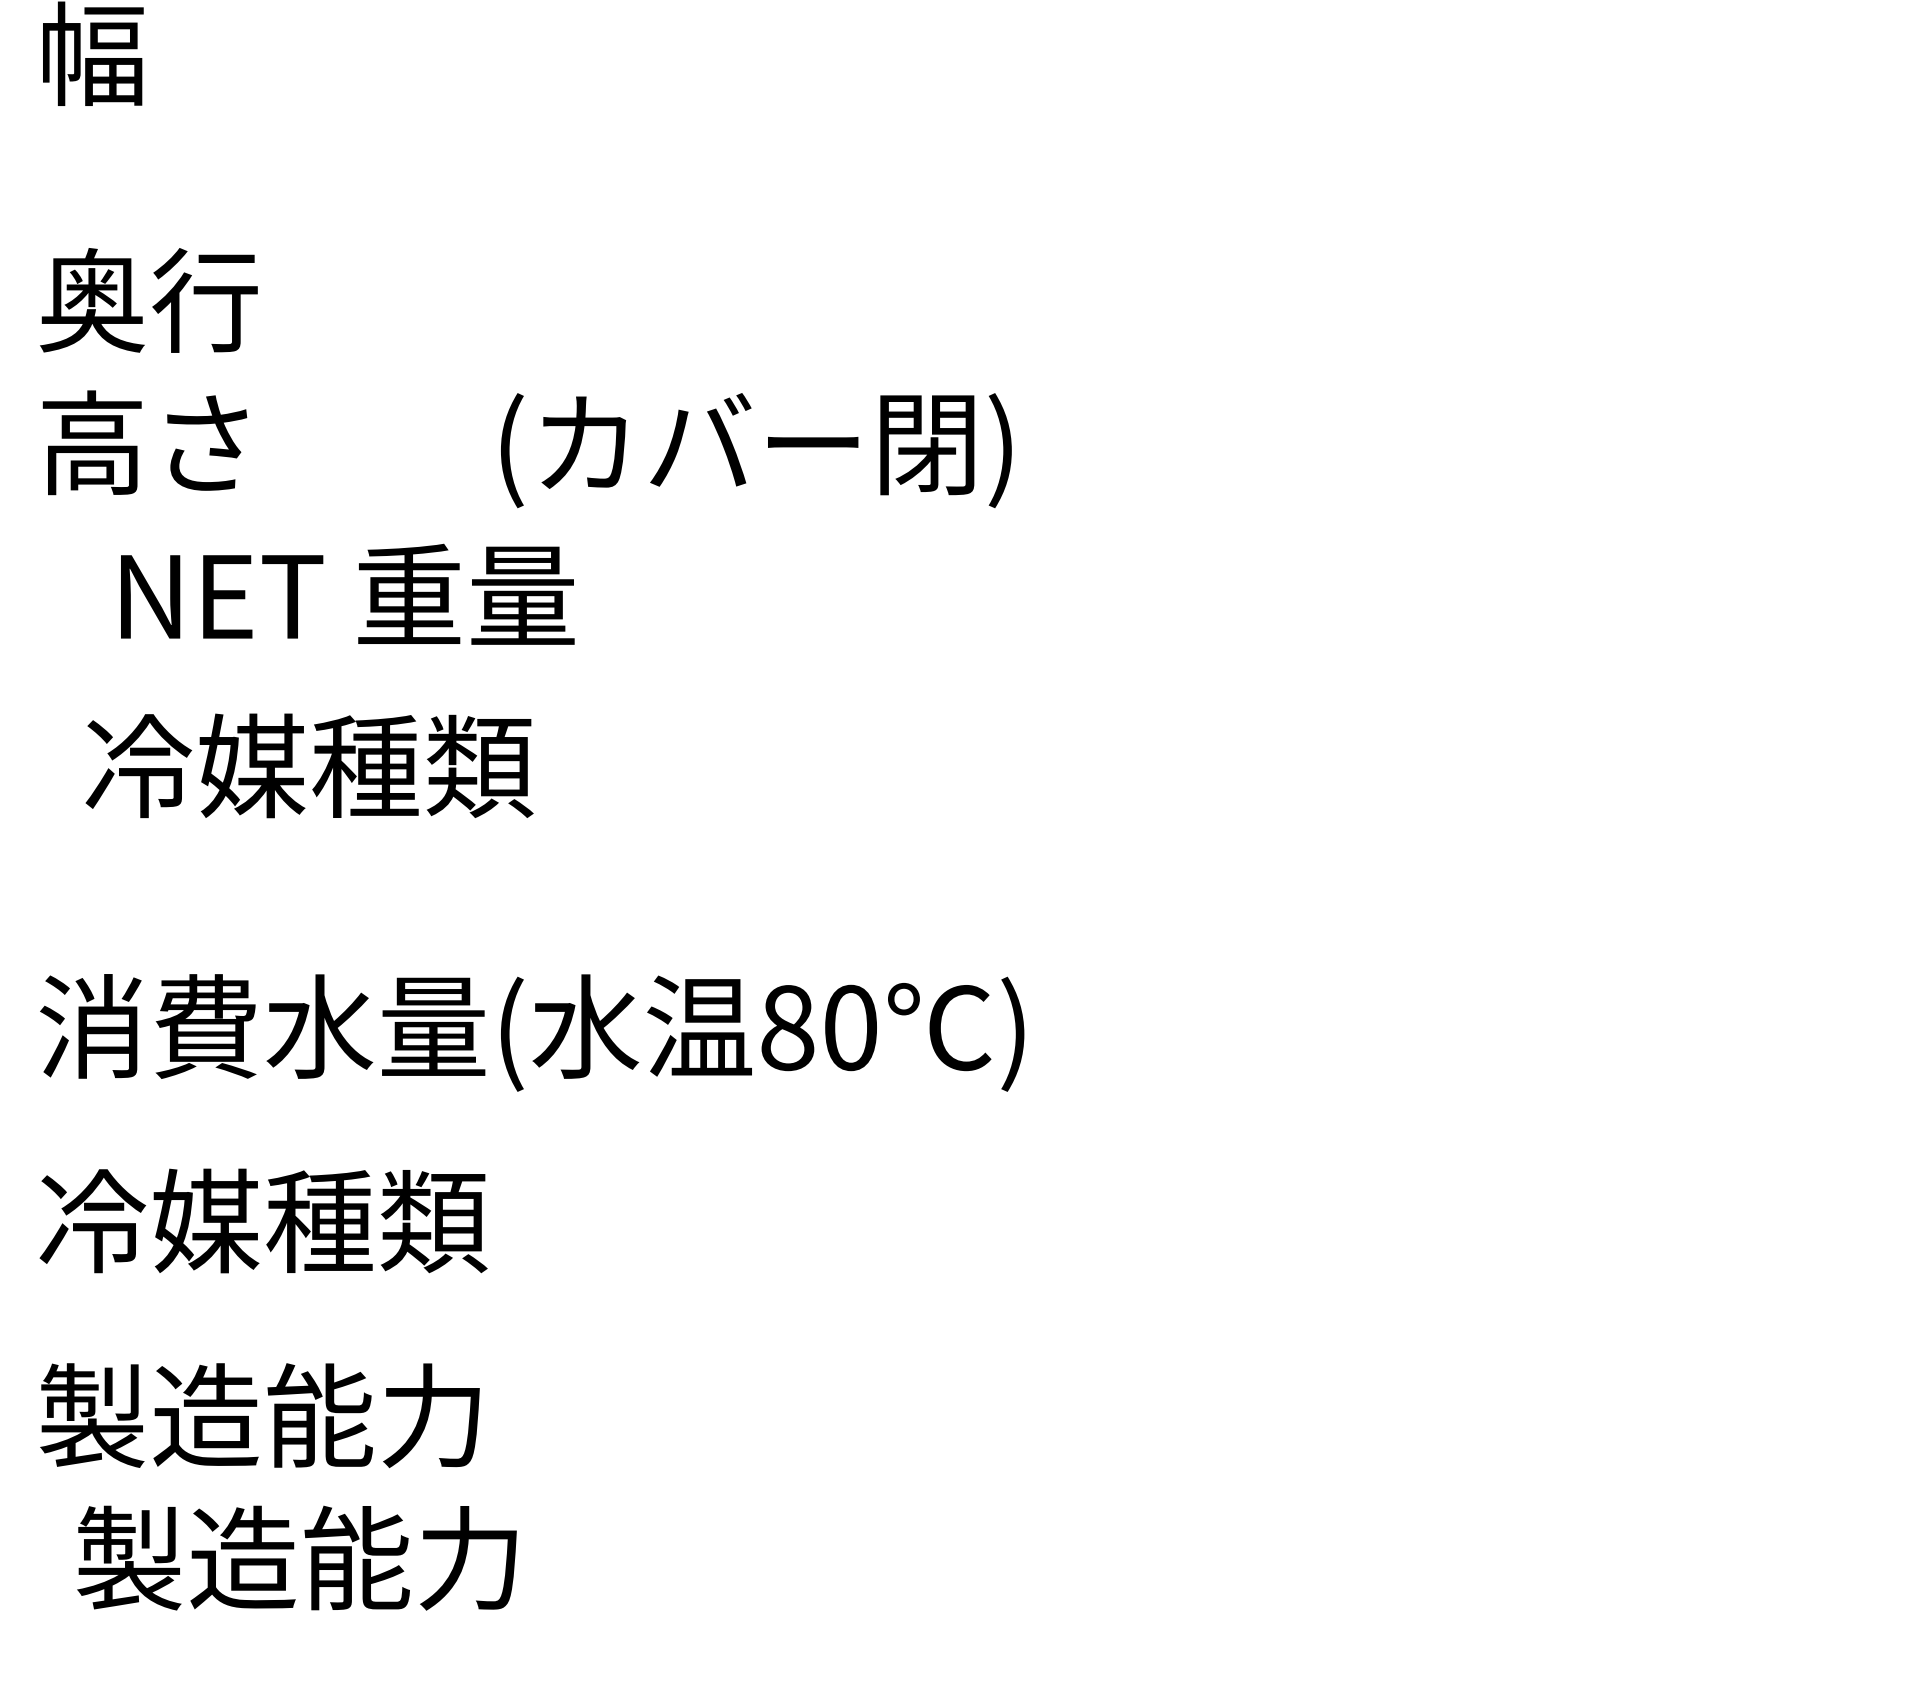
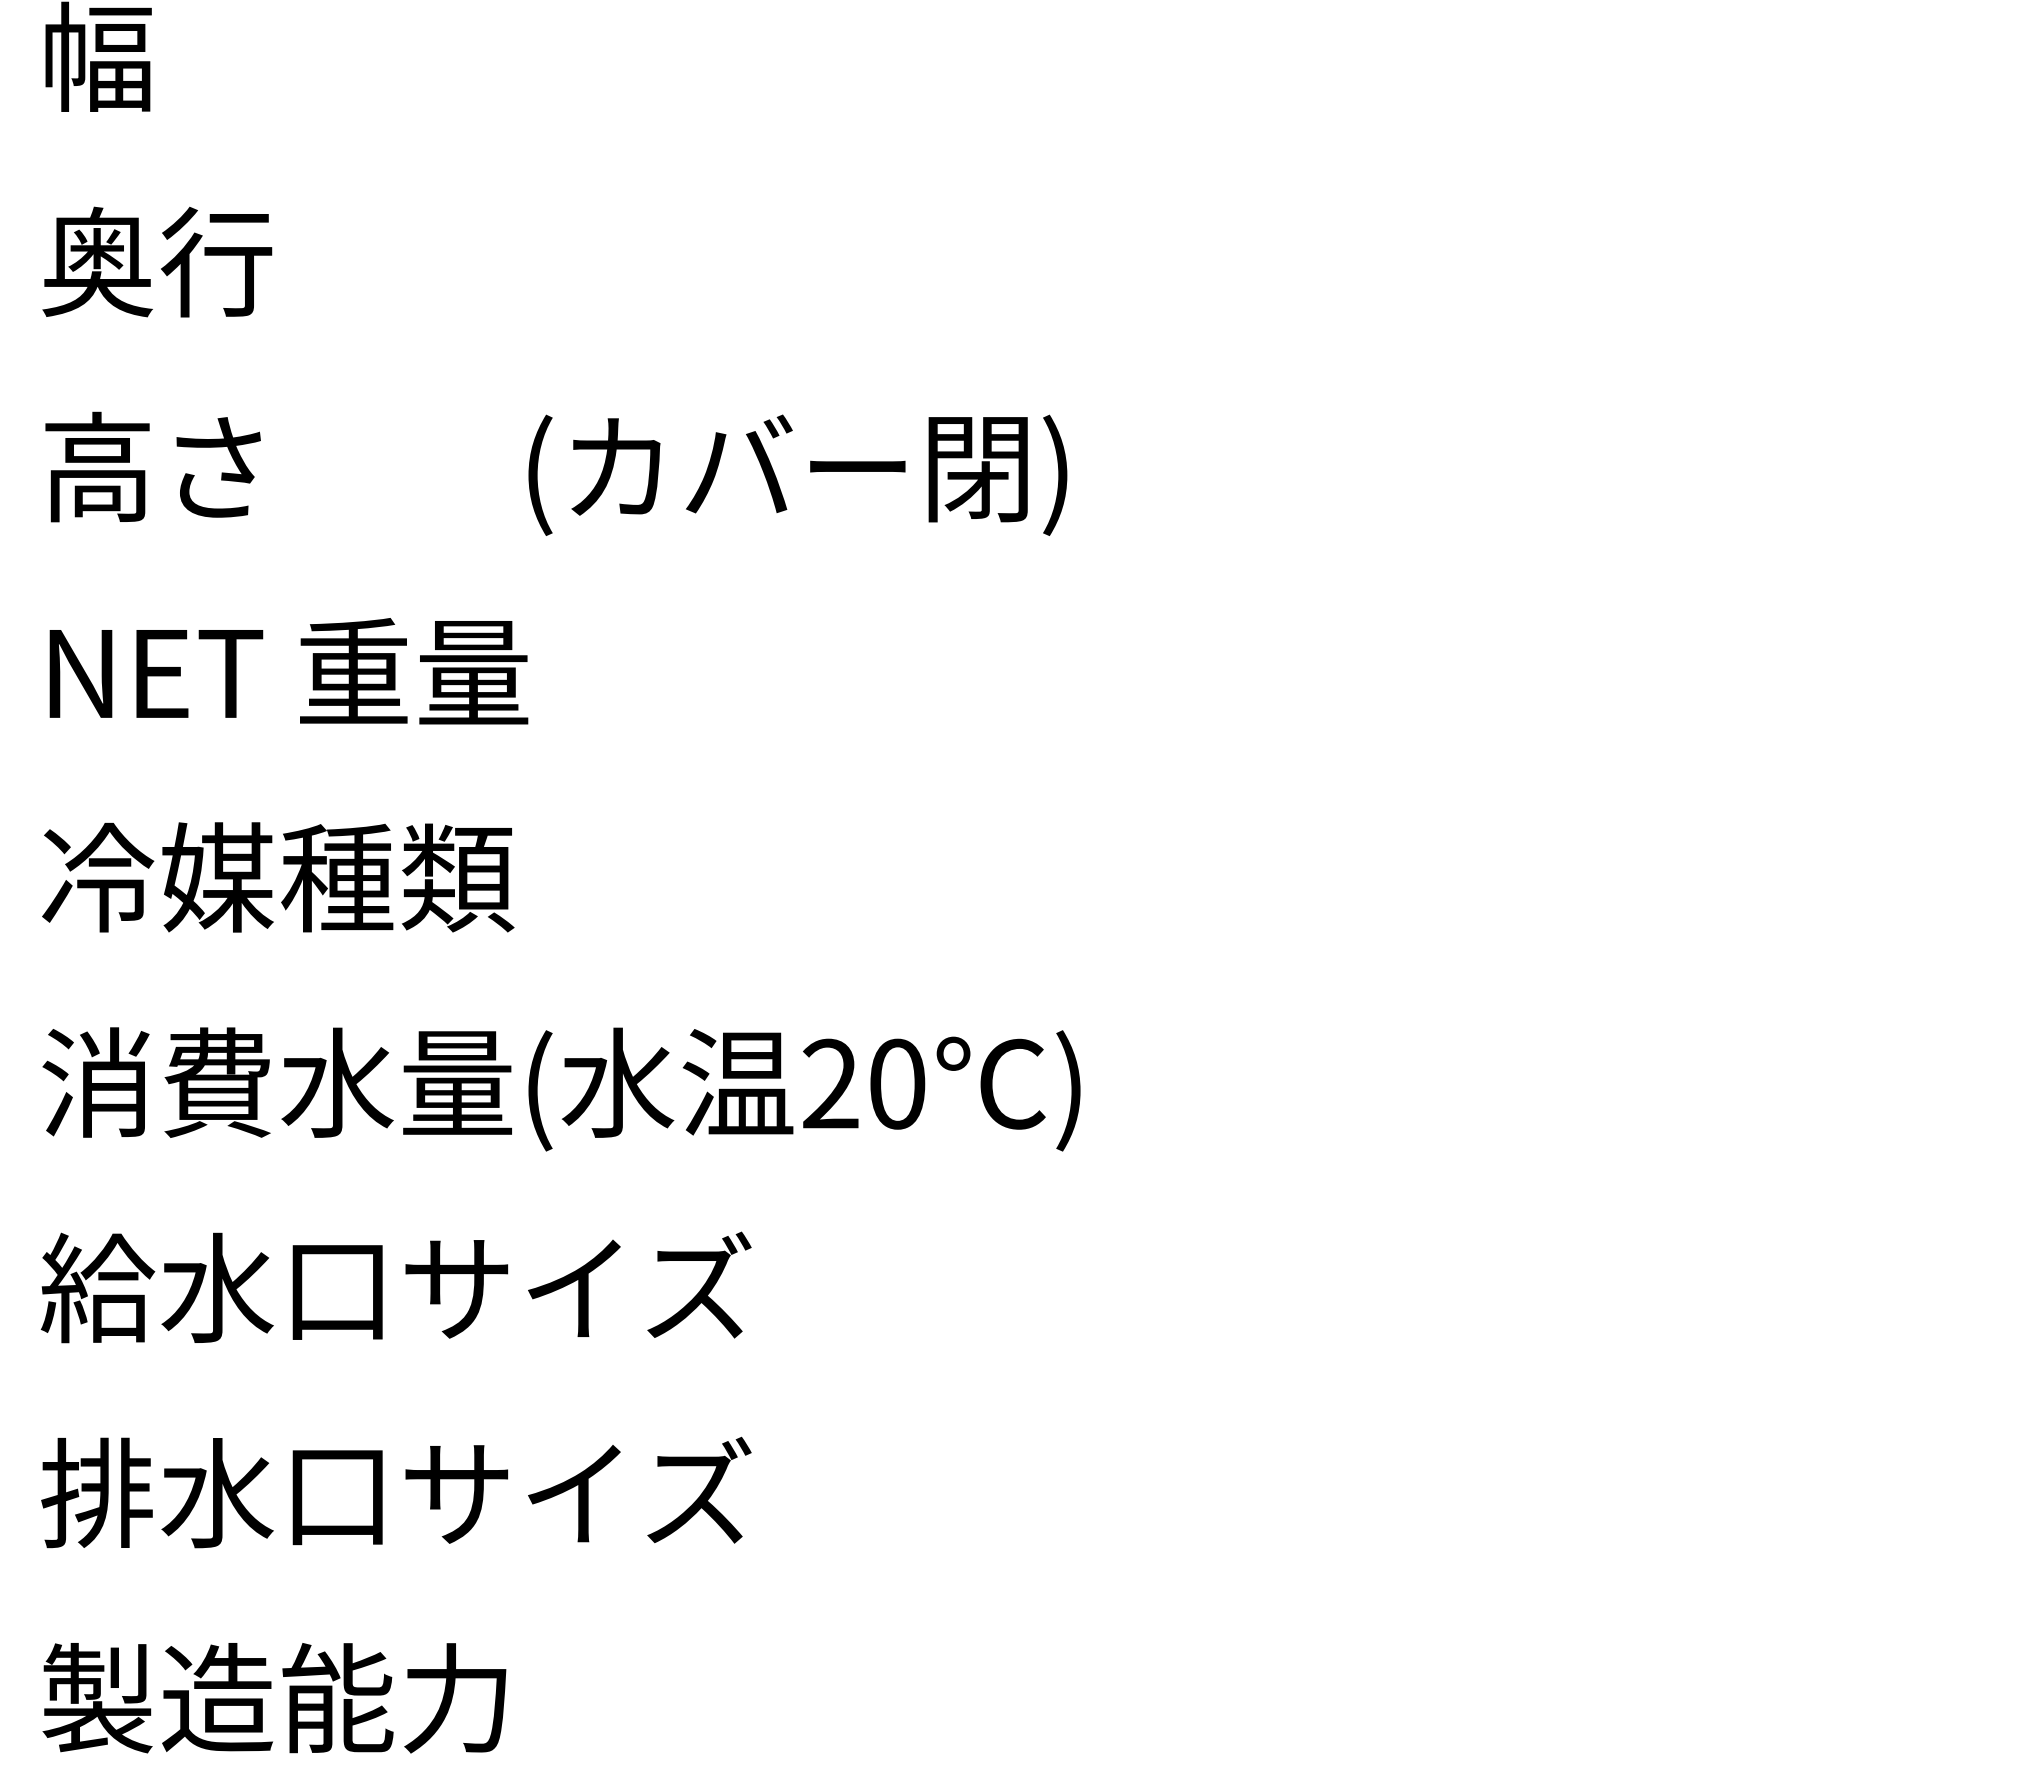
text: (148, 300) -> (156, 262), moved
text: (347, 593) -> (288, 670), moved
text: (309, 765) -> (278, 877), moved
text: (787, 1027) -> (830, 1083), 80 -> 20
text: (375, 1220) -> (396, 1287), 冷媒種類 -> 給水口サイズ
text: (375, 1415) -> (396, 1492), 製造能力 -> 排水口サイズ
text: (296, 1557) -> (273, 1697), moved

